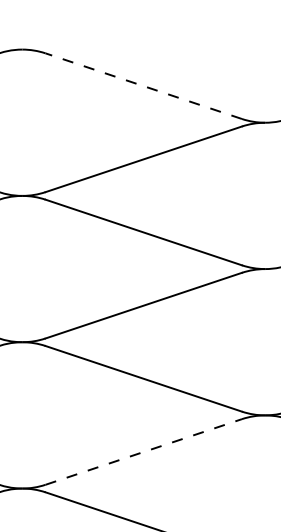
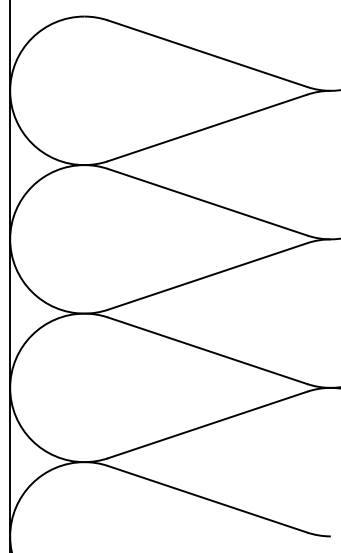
line: (143, 85) -> (207, 53), dashed -> solid
line: (144, 451) -> (208, 424), dashed -> solid

